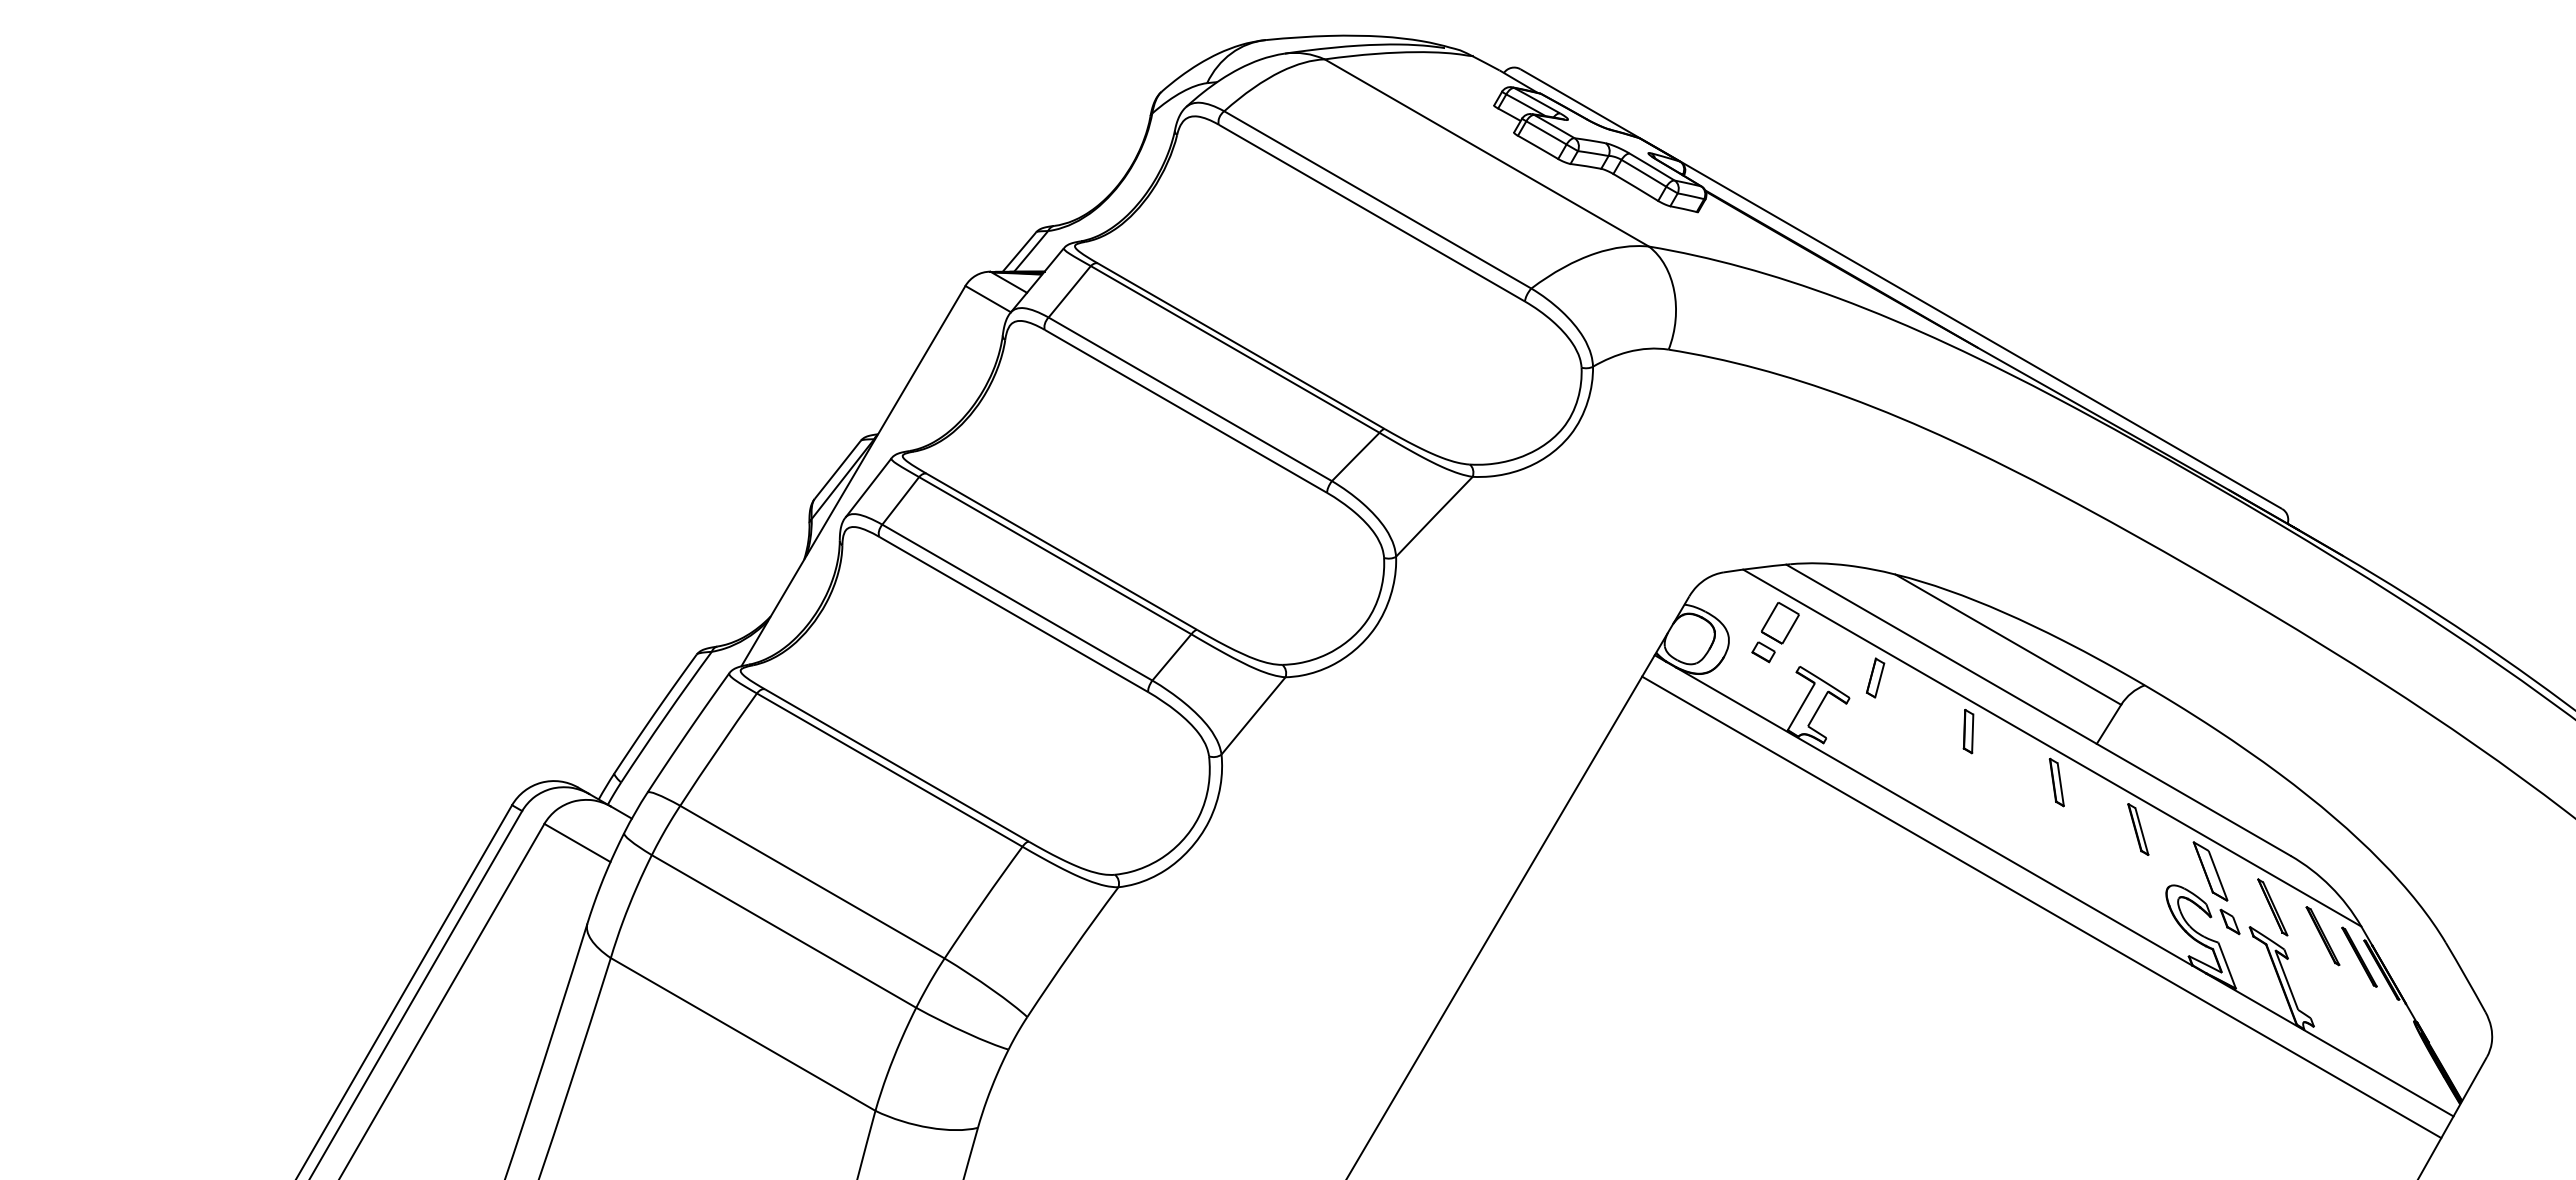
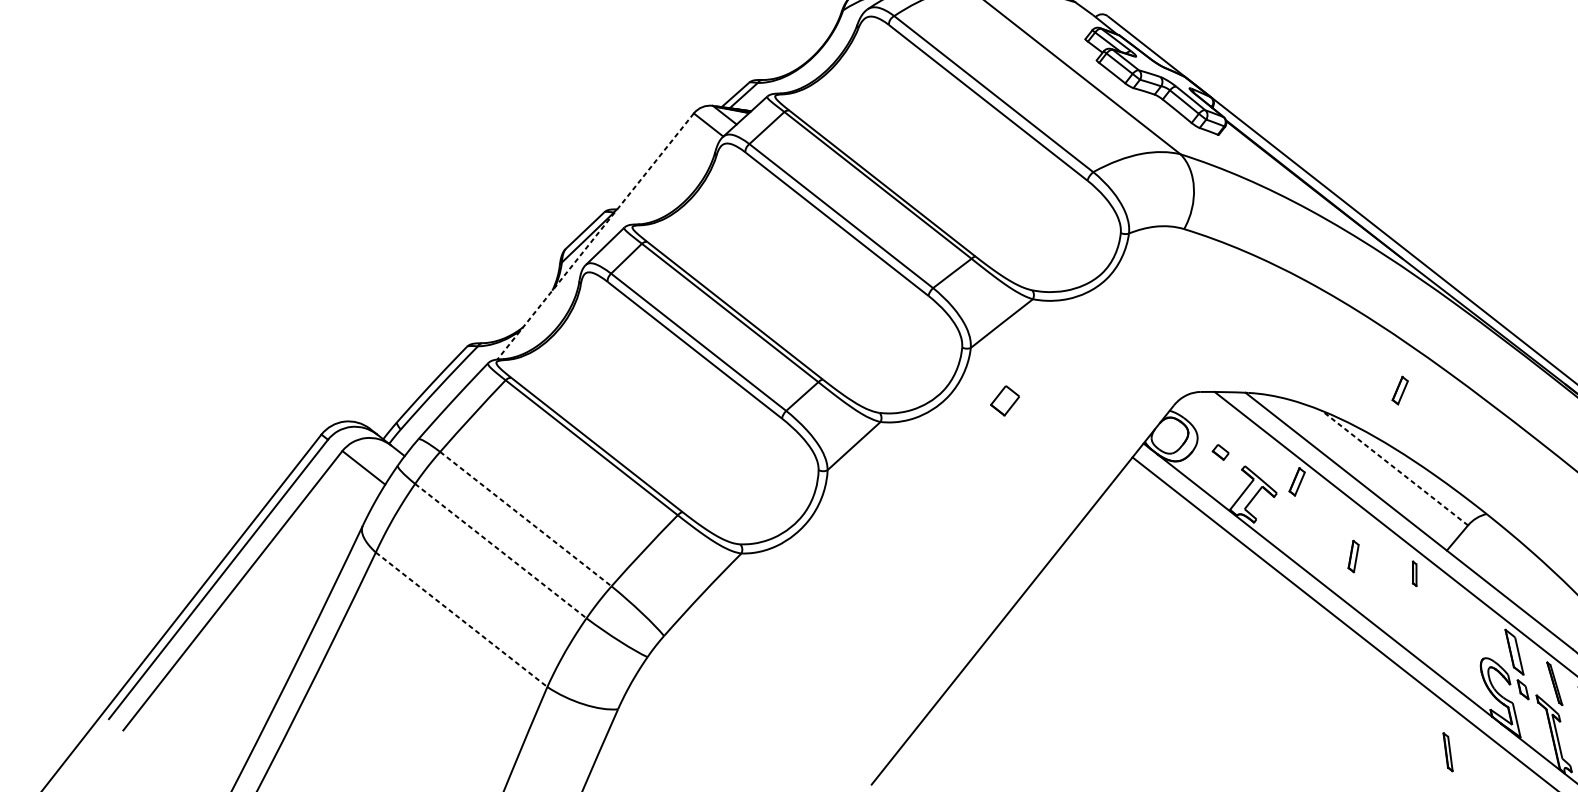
line: (853, 476) -> (595, 236), solid -> dashed
part: (2000, 530) -> (1400, 390), added
part: (1779, 623) -> (1004, 400), moved
line: (2007, 639) -> (1394, 467), solid -> dashed
part: (1968, 731) -> (1353, 556), moved
part: (2056, 782) -> (1414, 573), size x0.7
part: (2138, 829) -> (1448, 752), moved
line: (812, 882) -> (525, 519), solid -> dashed
line: (784, 931) -> (501, 551), solid -> dashed
line: (743, 1034) -> (461, 619), solid -> dashed

